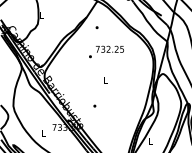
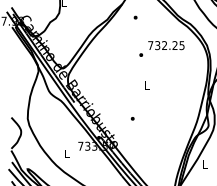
text: (106, 51) -> (161, 48), moved

